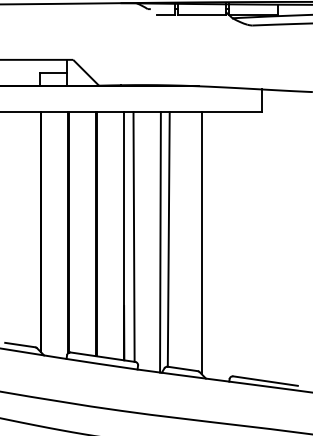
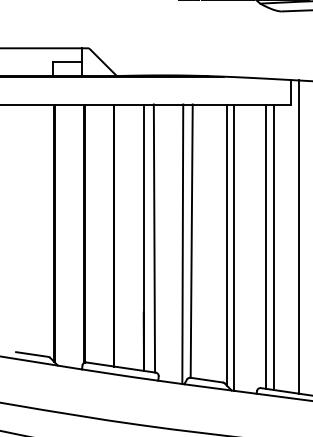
line: (268, 235) -> (298, 236), added
line: (238, 244) -> (266, 246), added
line: (208, 245) -> (234, 247), added
line: (244, 245) -> (273, 247), added

